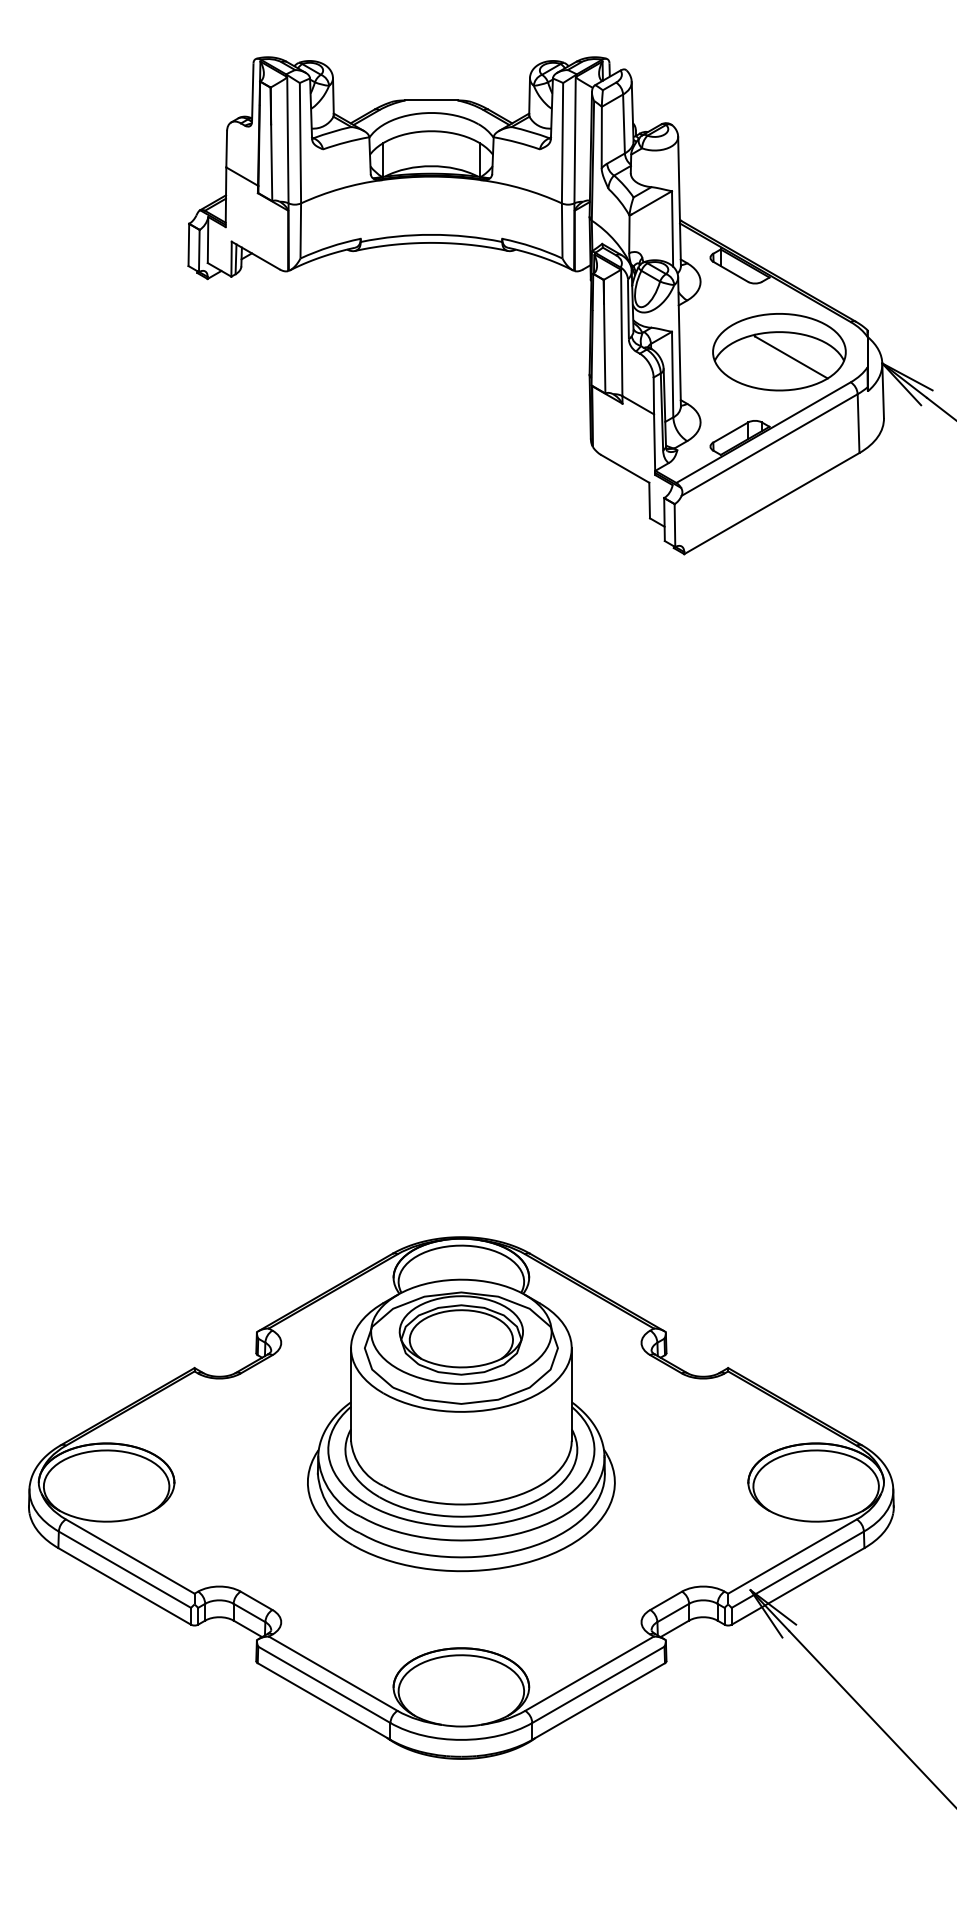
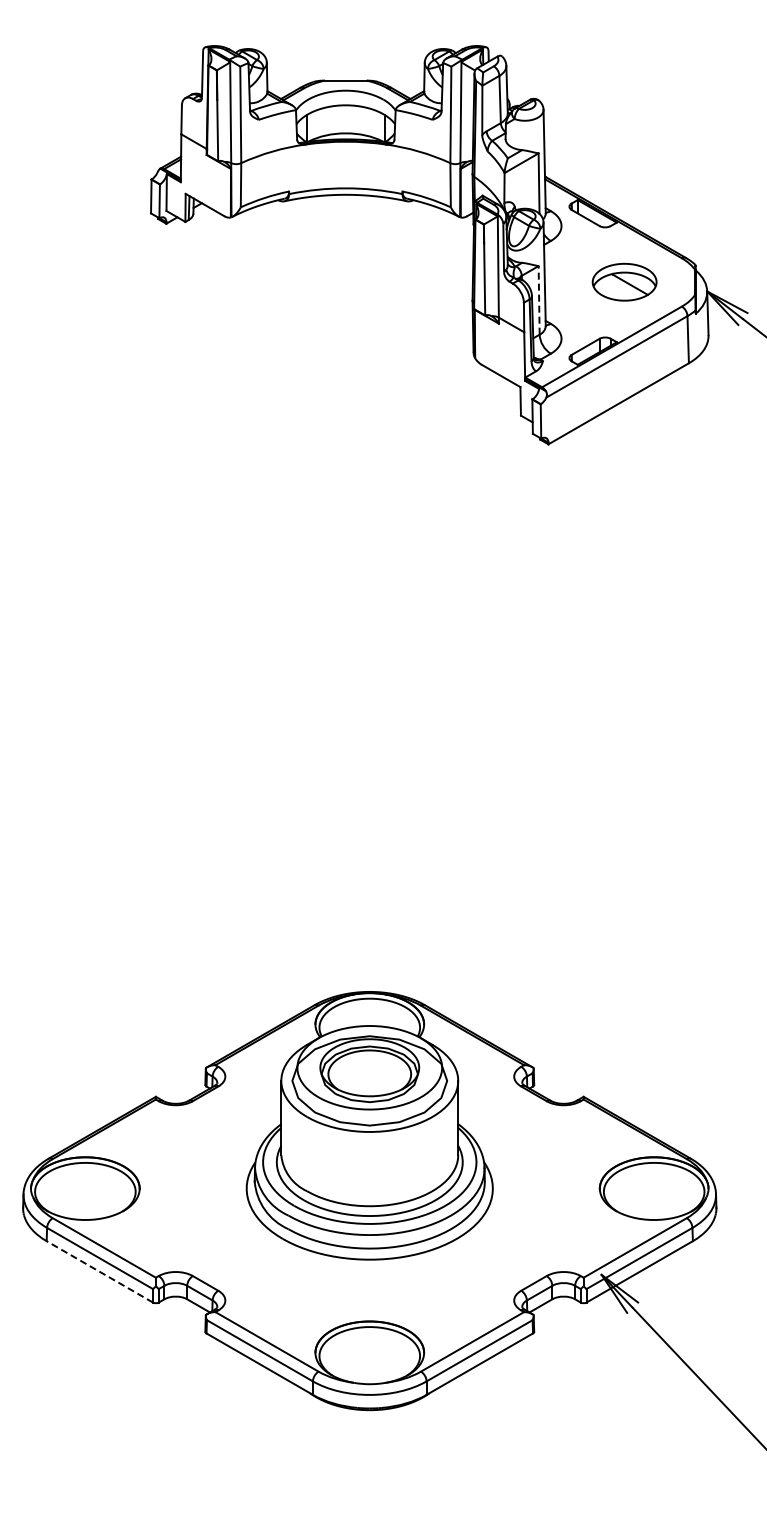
part: (779, 351) -> (624, 281), size x0.6
line: (673, 373) -> (539, 299), solid -> dashed
line: (124, 1585) -> (99, 1271), solid -> dashed

